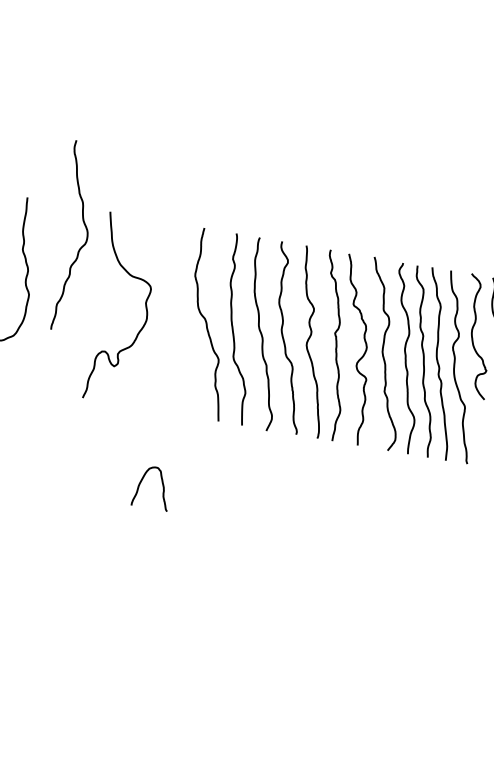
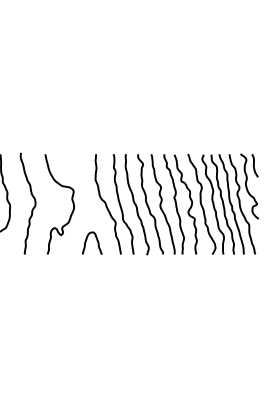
curve: (82, 243) -> (33, 206), moved
curve: (160, 483) -> (96, 240), moved

